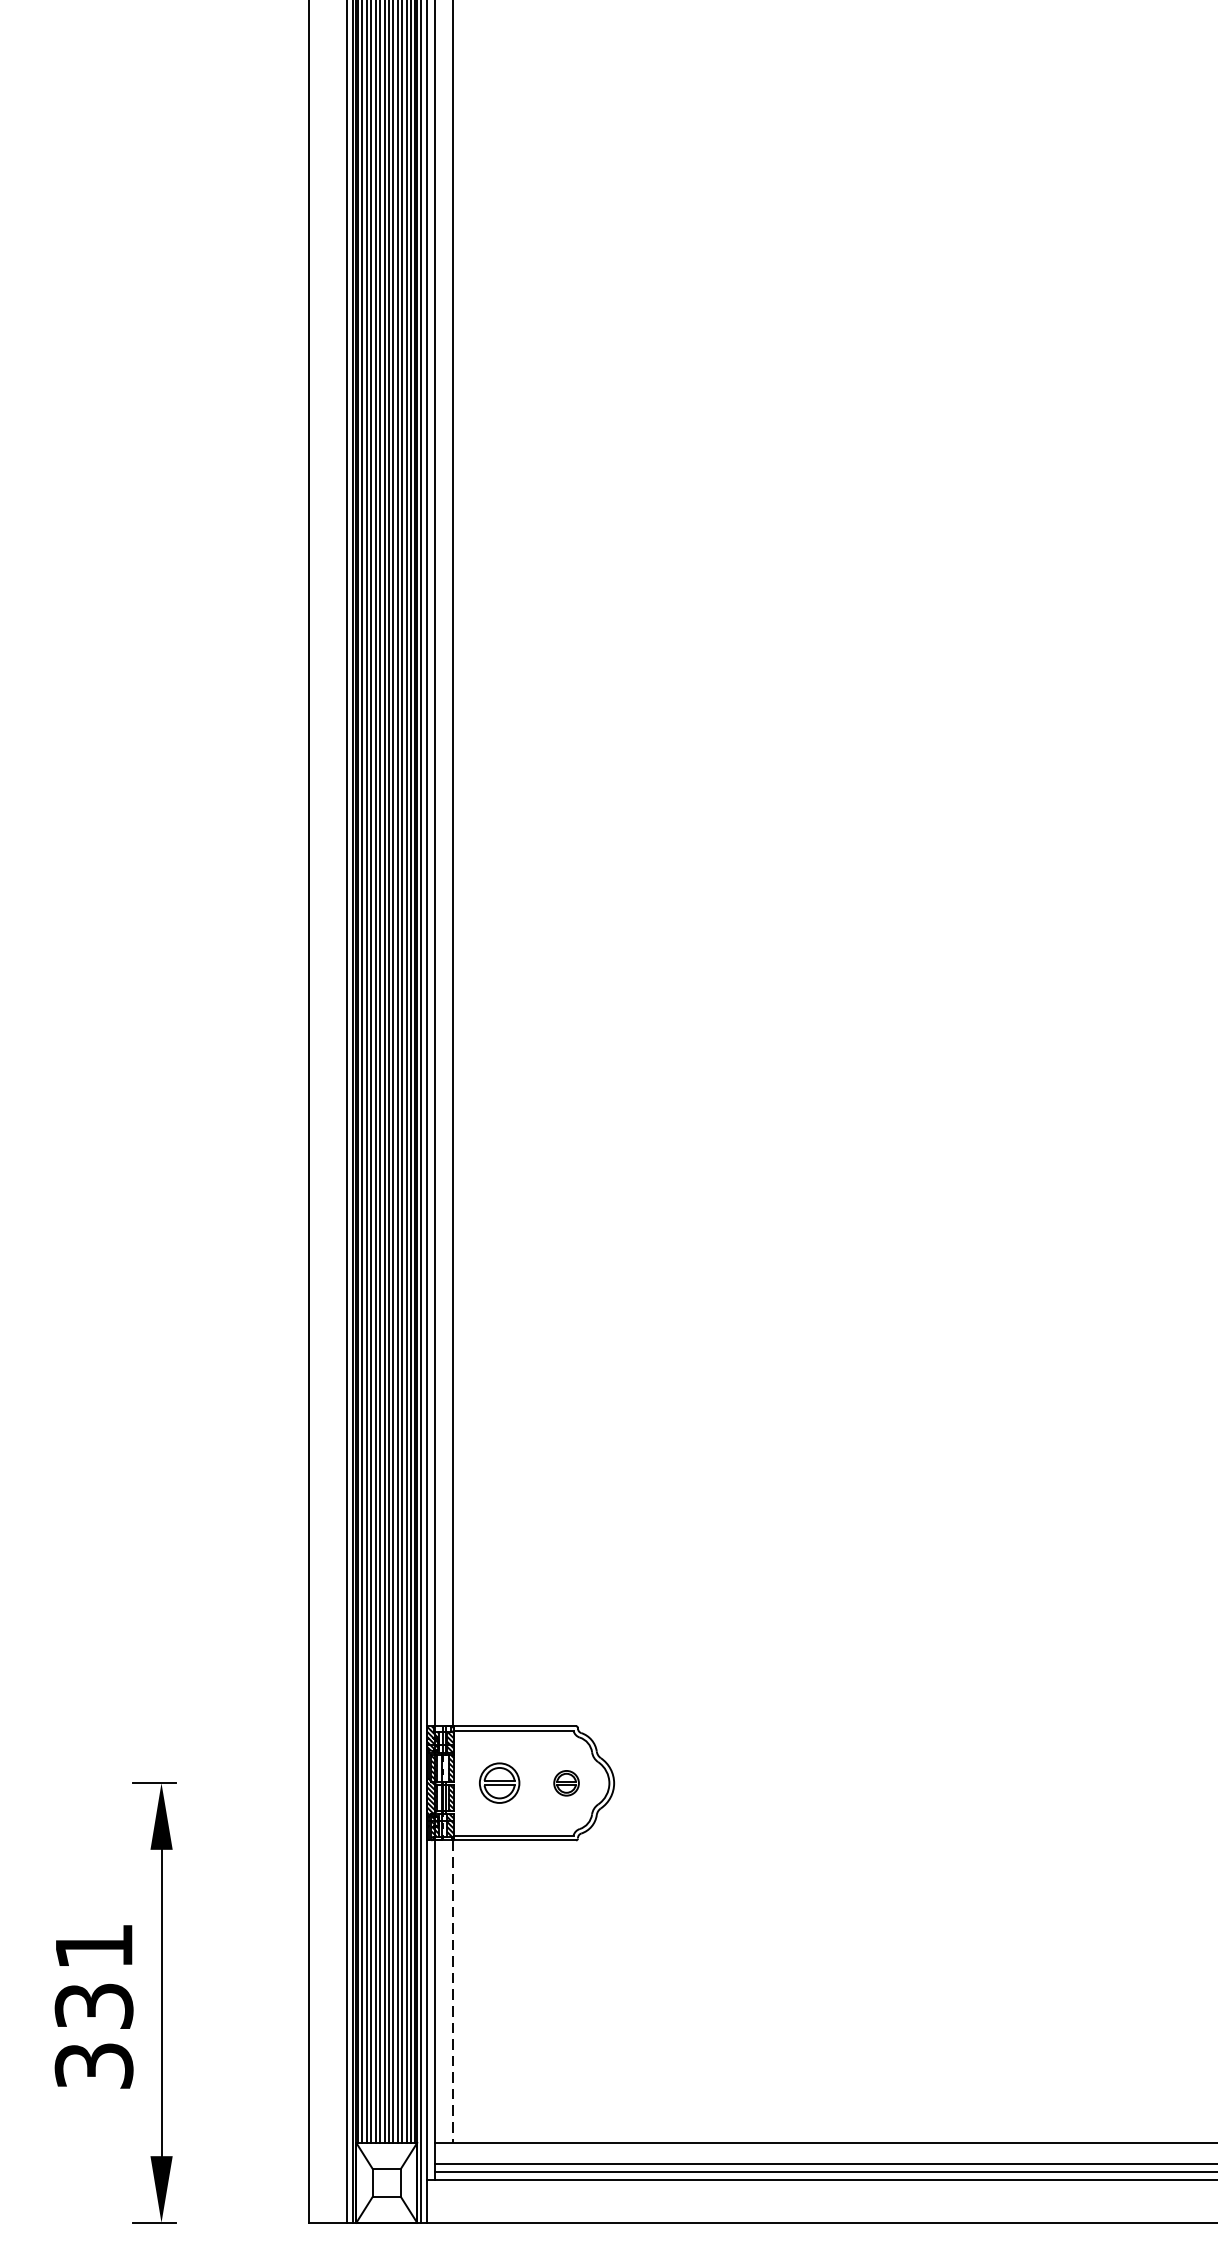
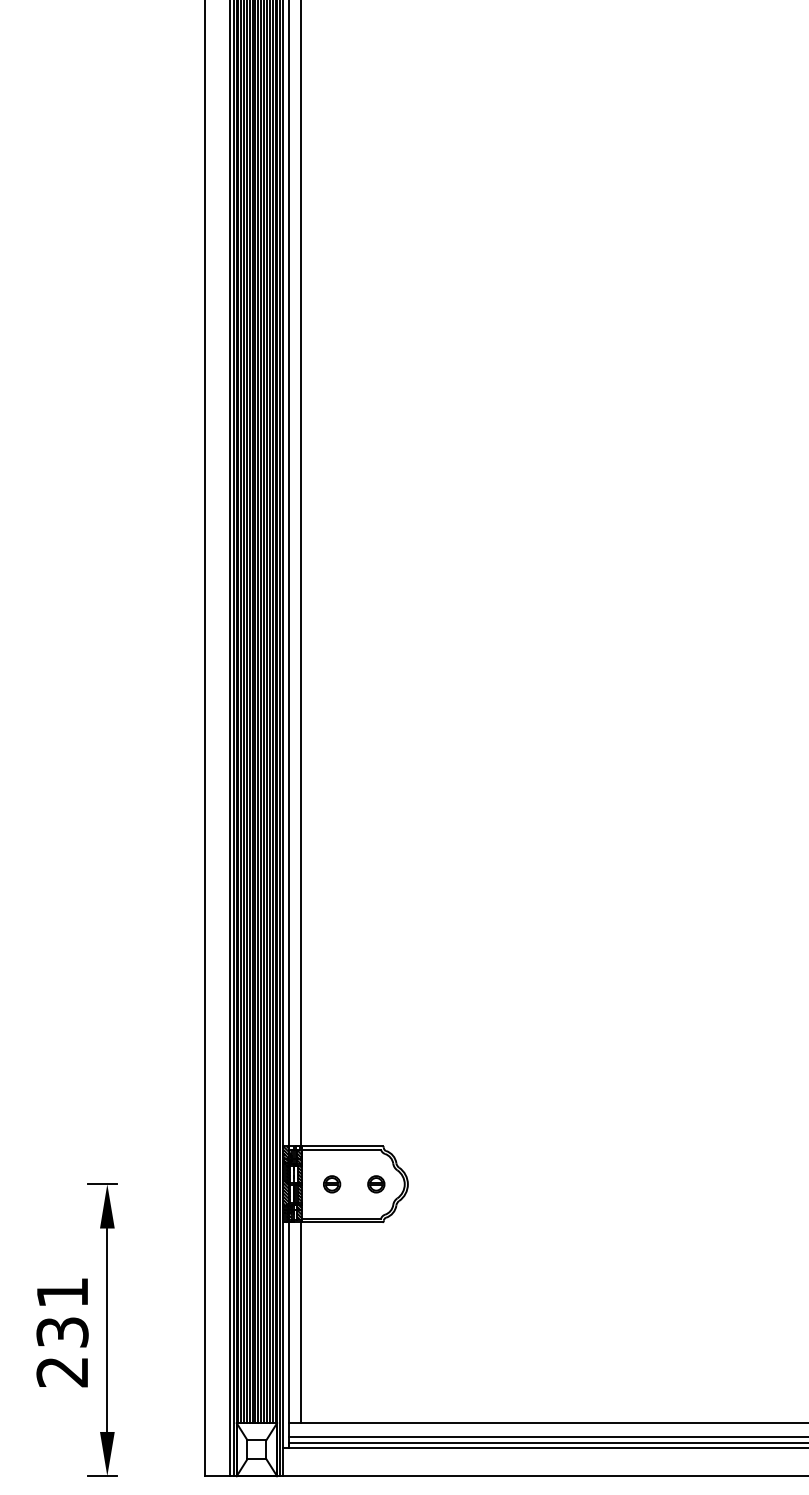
part: (500, 1783) -> (332, 1184), size x0.62
line: (453, 1992) -> (301, 1323), dashed -> solid
text: (94, 2066) -> (62, 1372), 331 -> 231

